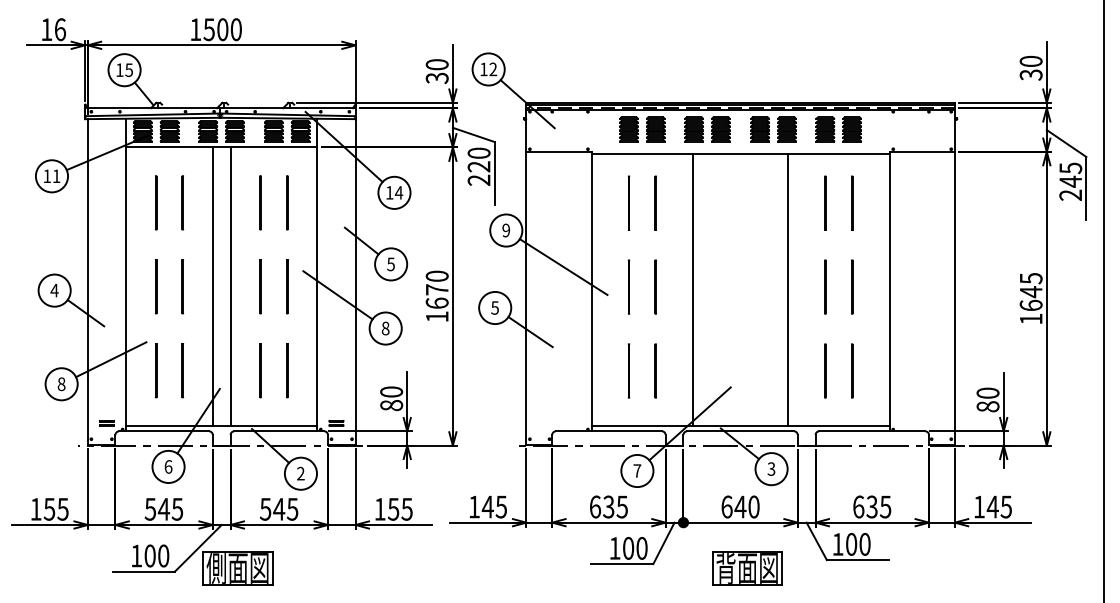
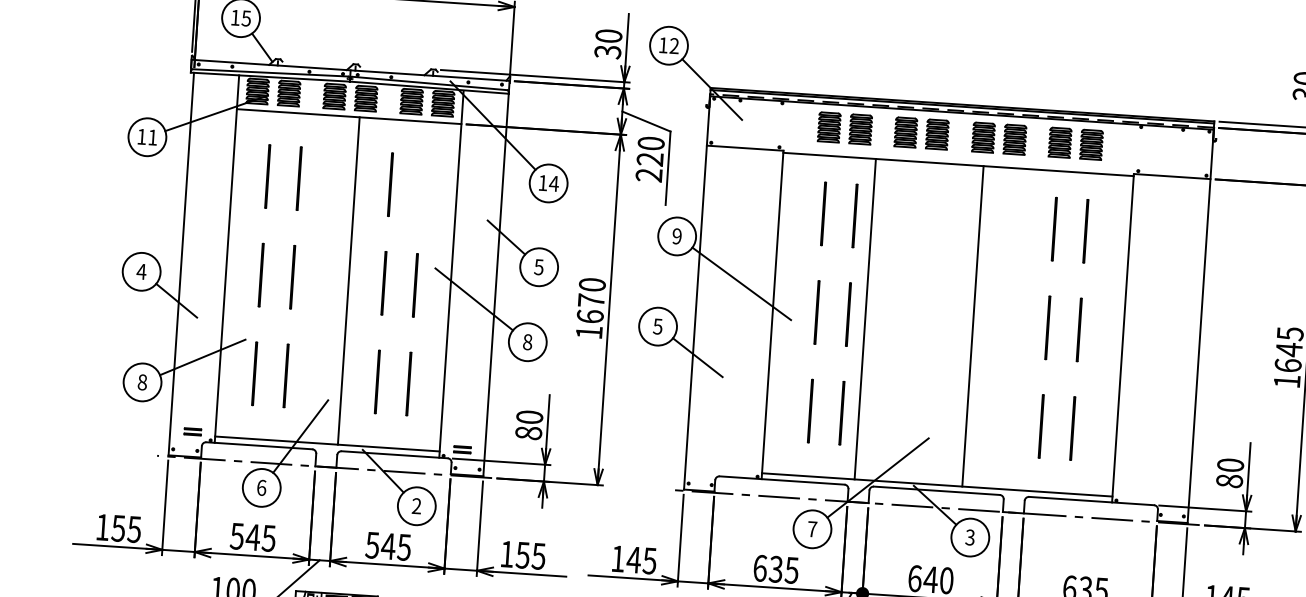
line: (287, 202) -> (422, 186), removed
line: (212, 286) -> (327, 279), removed
line: (693, 289) -> (865, 318), moved
line: (787, 289) -> (972, 325), moved

